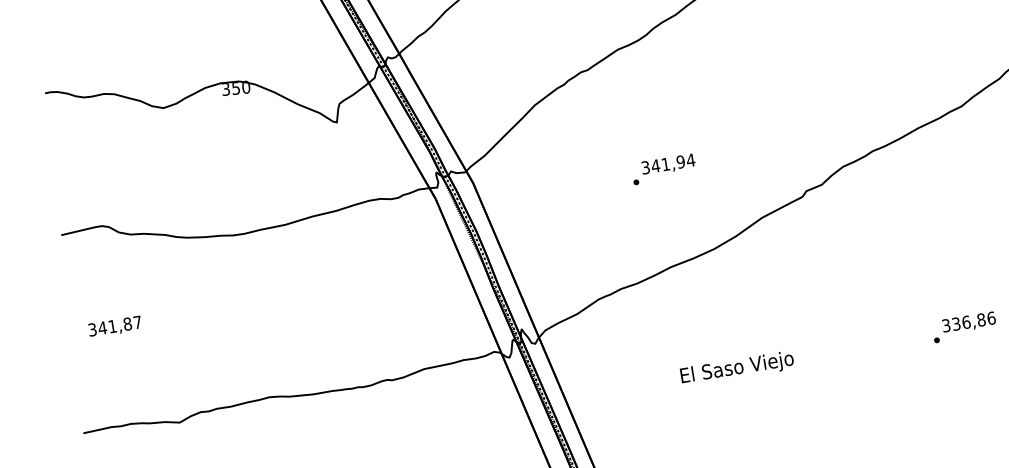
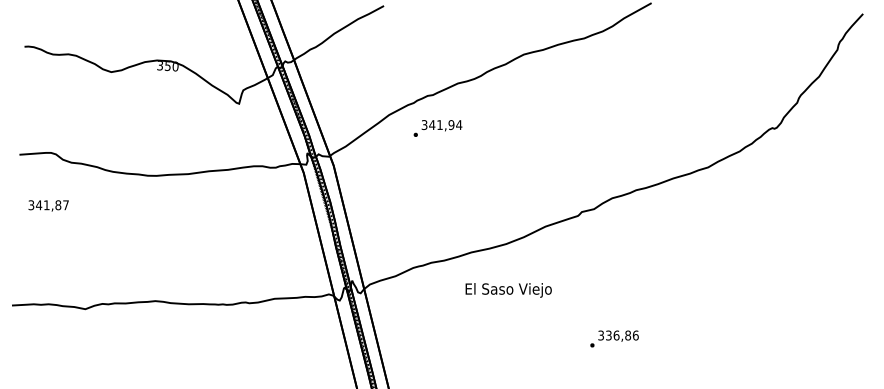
text: (663, 169) -> (437, 128), moved
text: (114, 326) -> (48, 205), moved
text: (964, 326) -> (614, 338), moved
text: (737, 368) -> (508, 290), moved

